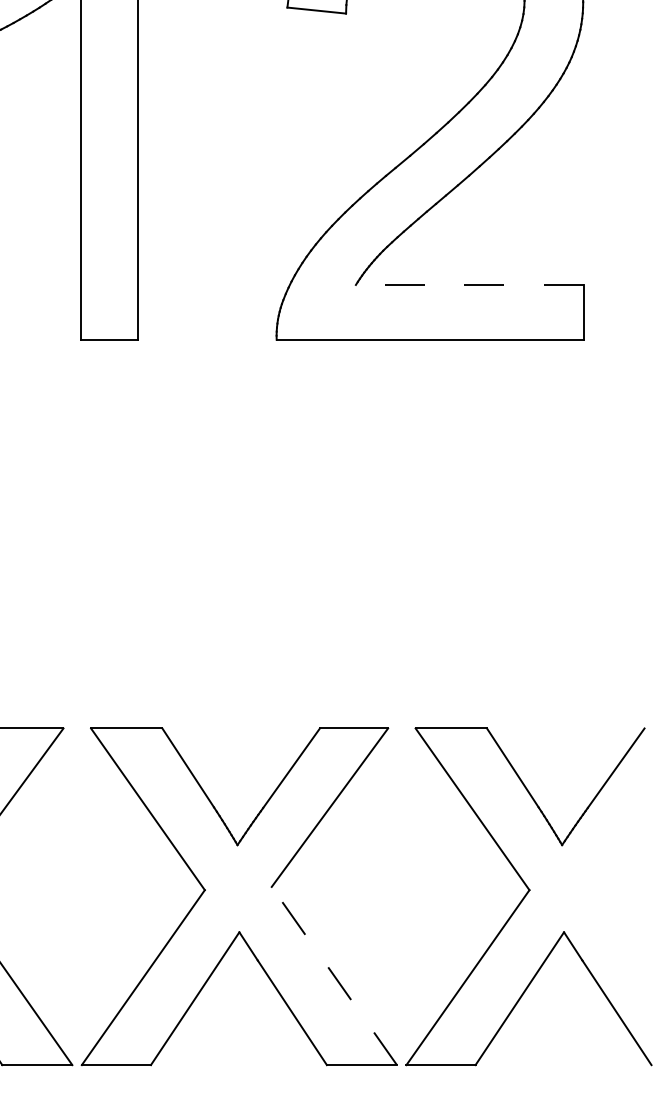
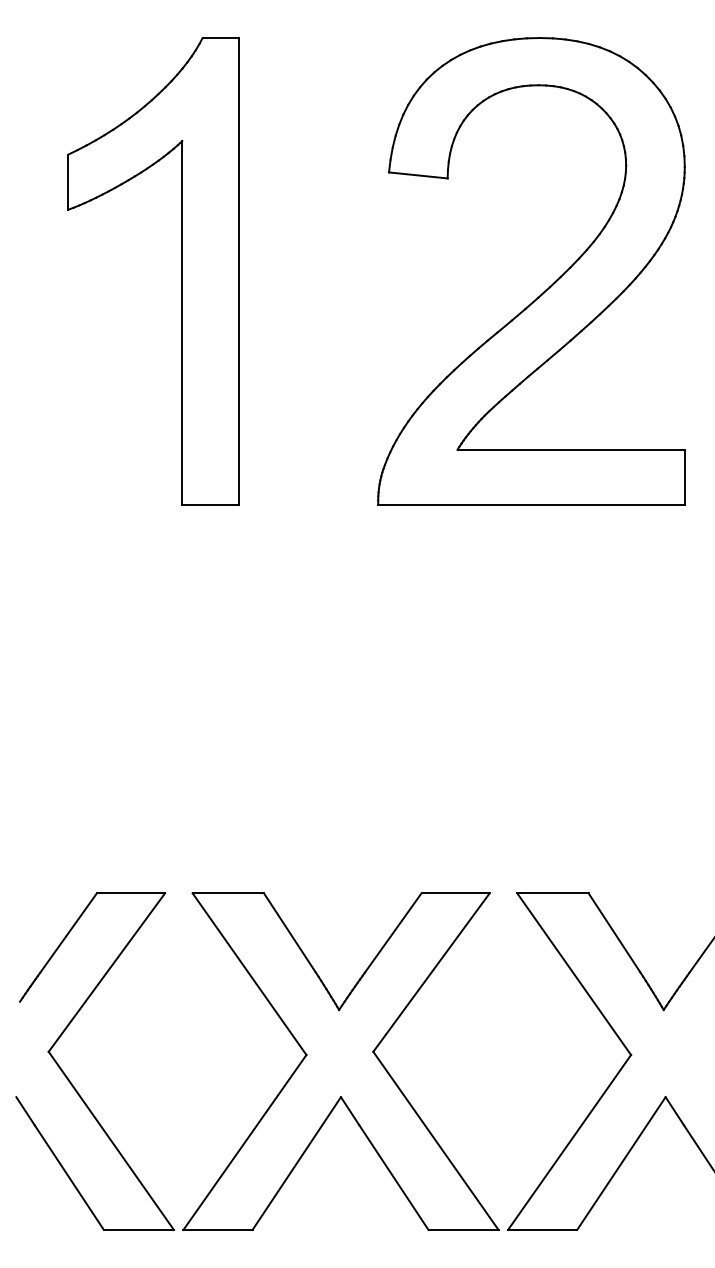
line: (469, 284) -> (571, 449), dashed -> solid
line: (333, 975) -> (435, 1140), dashed -> solid

